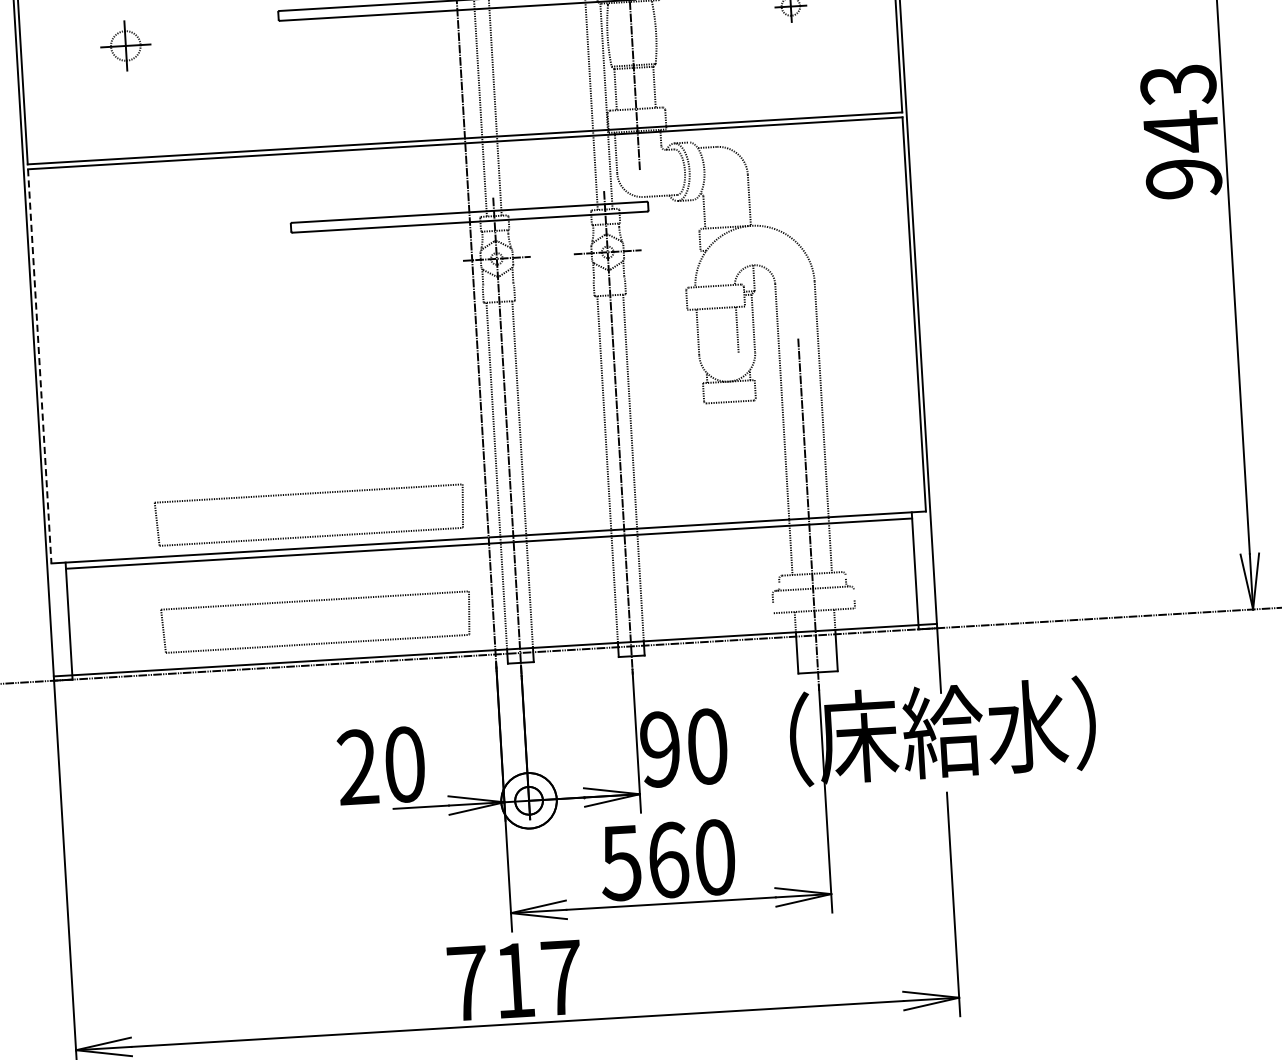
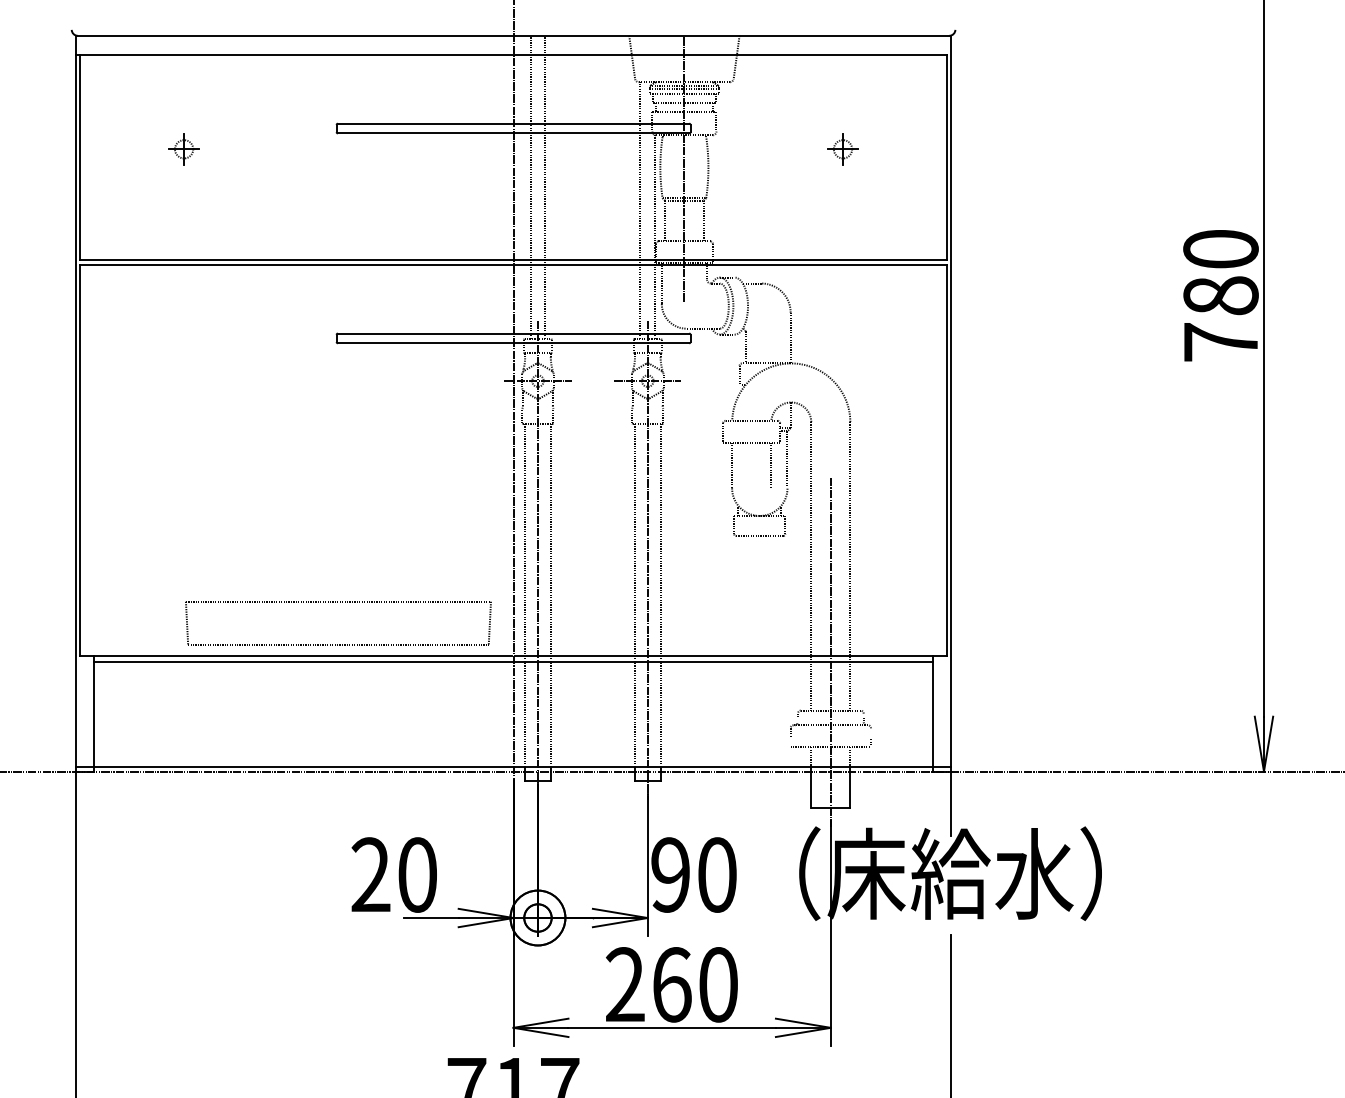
part: (125, 46) -> (183, 149), size x0.62
text: (1180, 131) -> (1220, 295), 943 -> 780
line: (39, 366) -> (80, 460), dashed -> solid
part: (314, 601) -> (337, 708), removed
text: (620, 862) -> (624, 984), 560 -> 260

